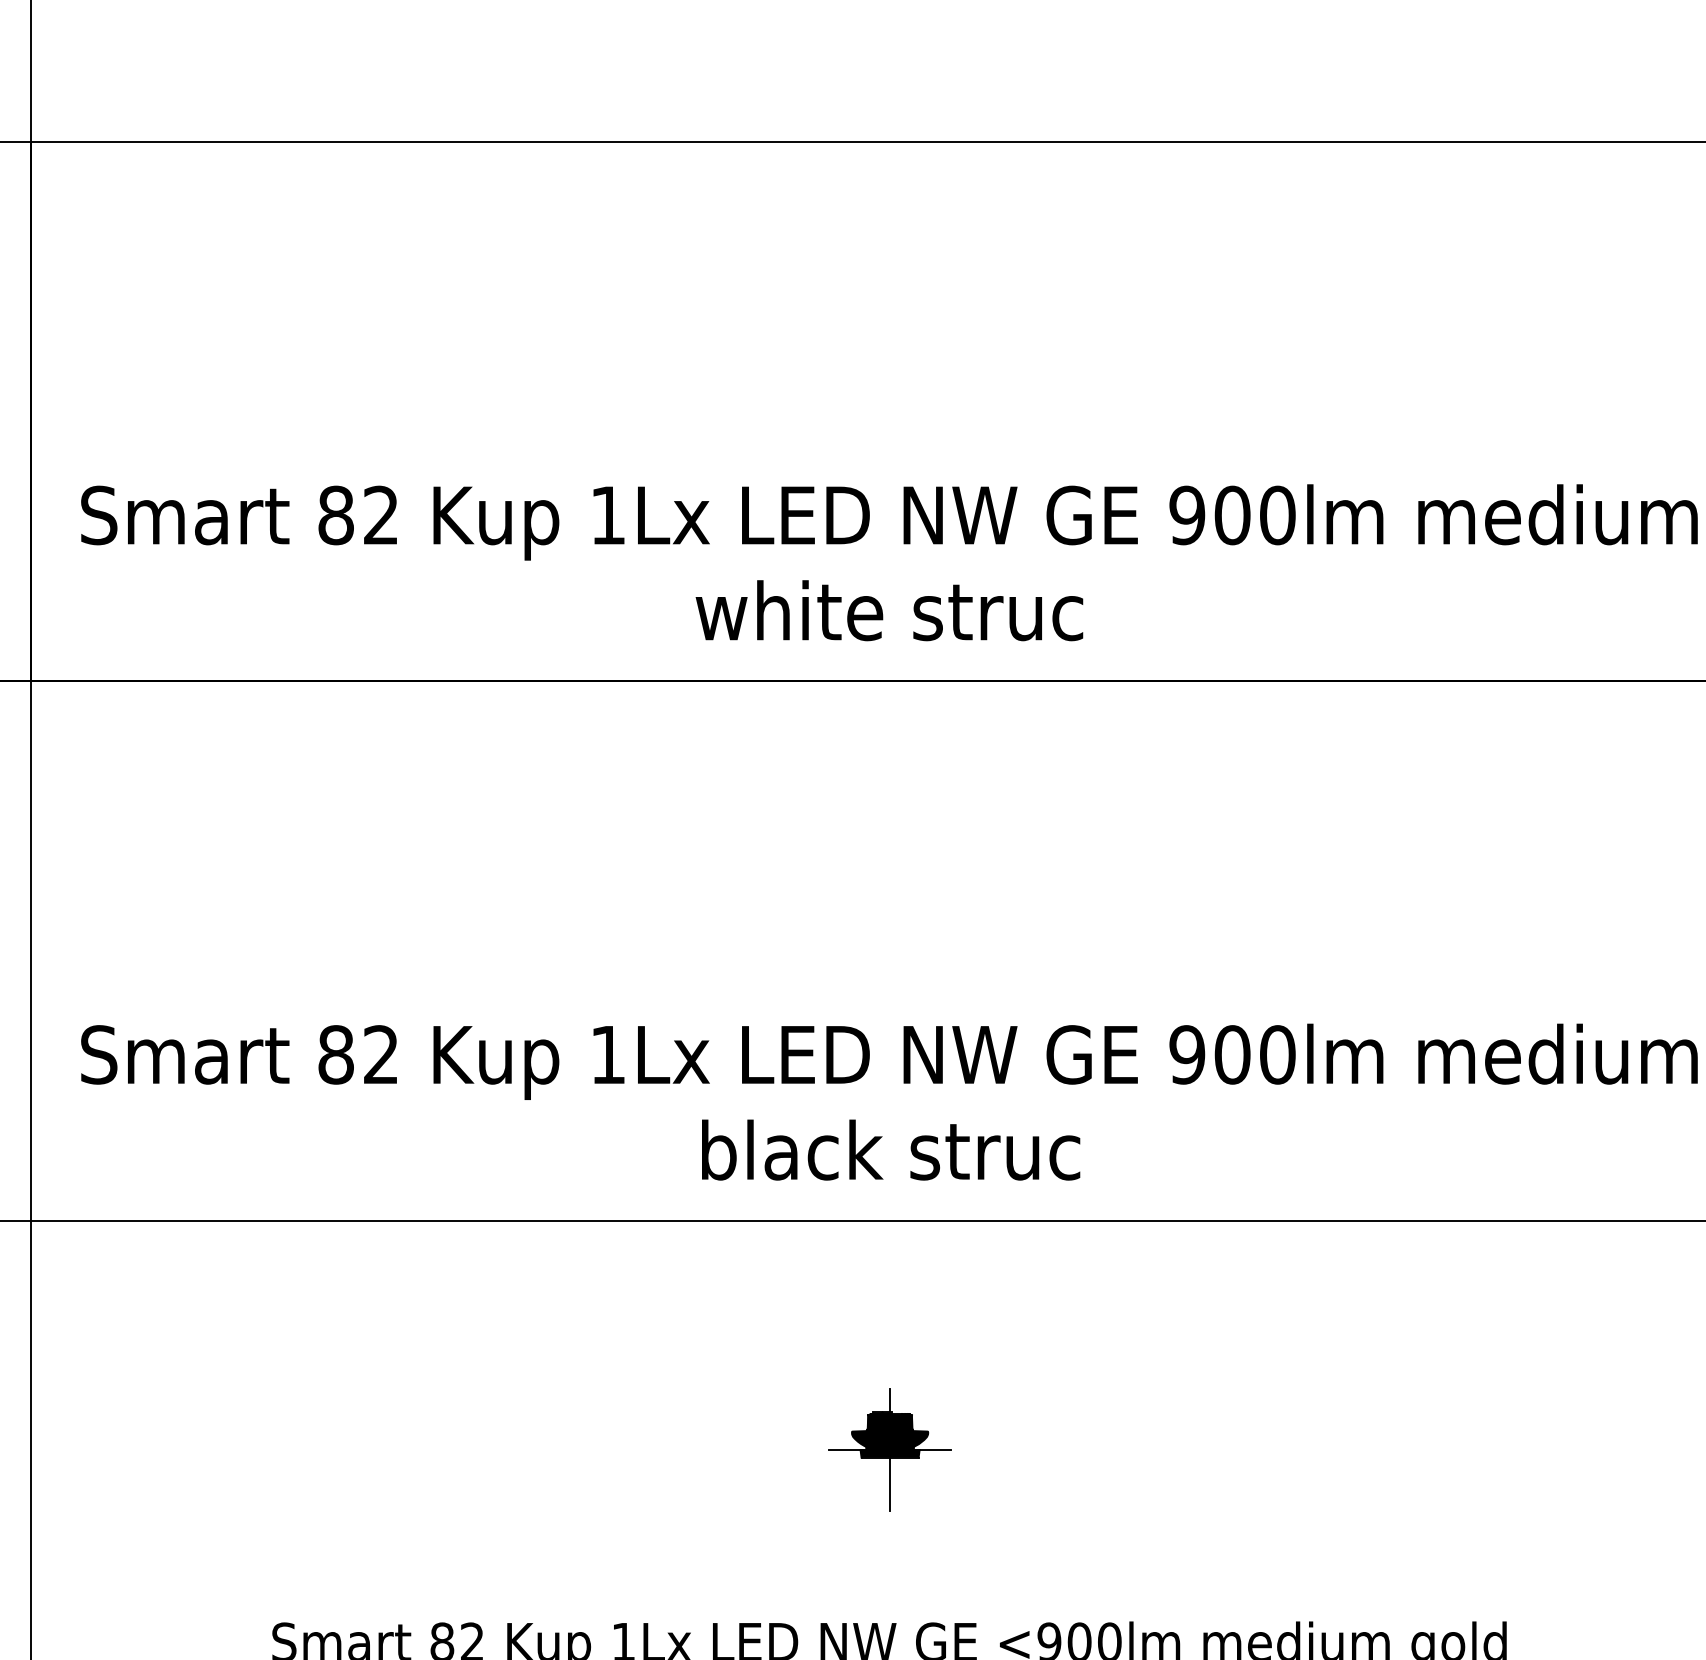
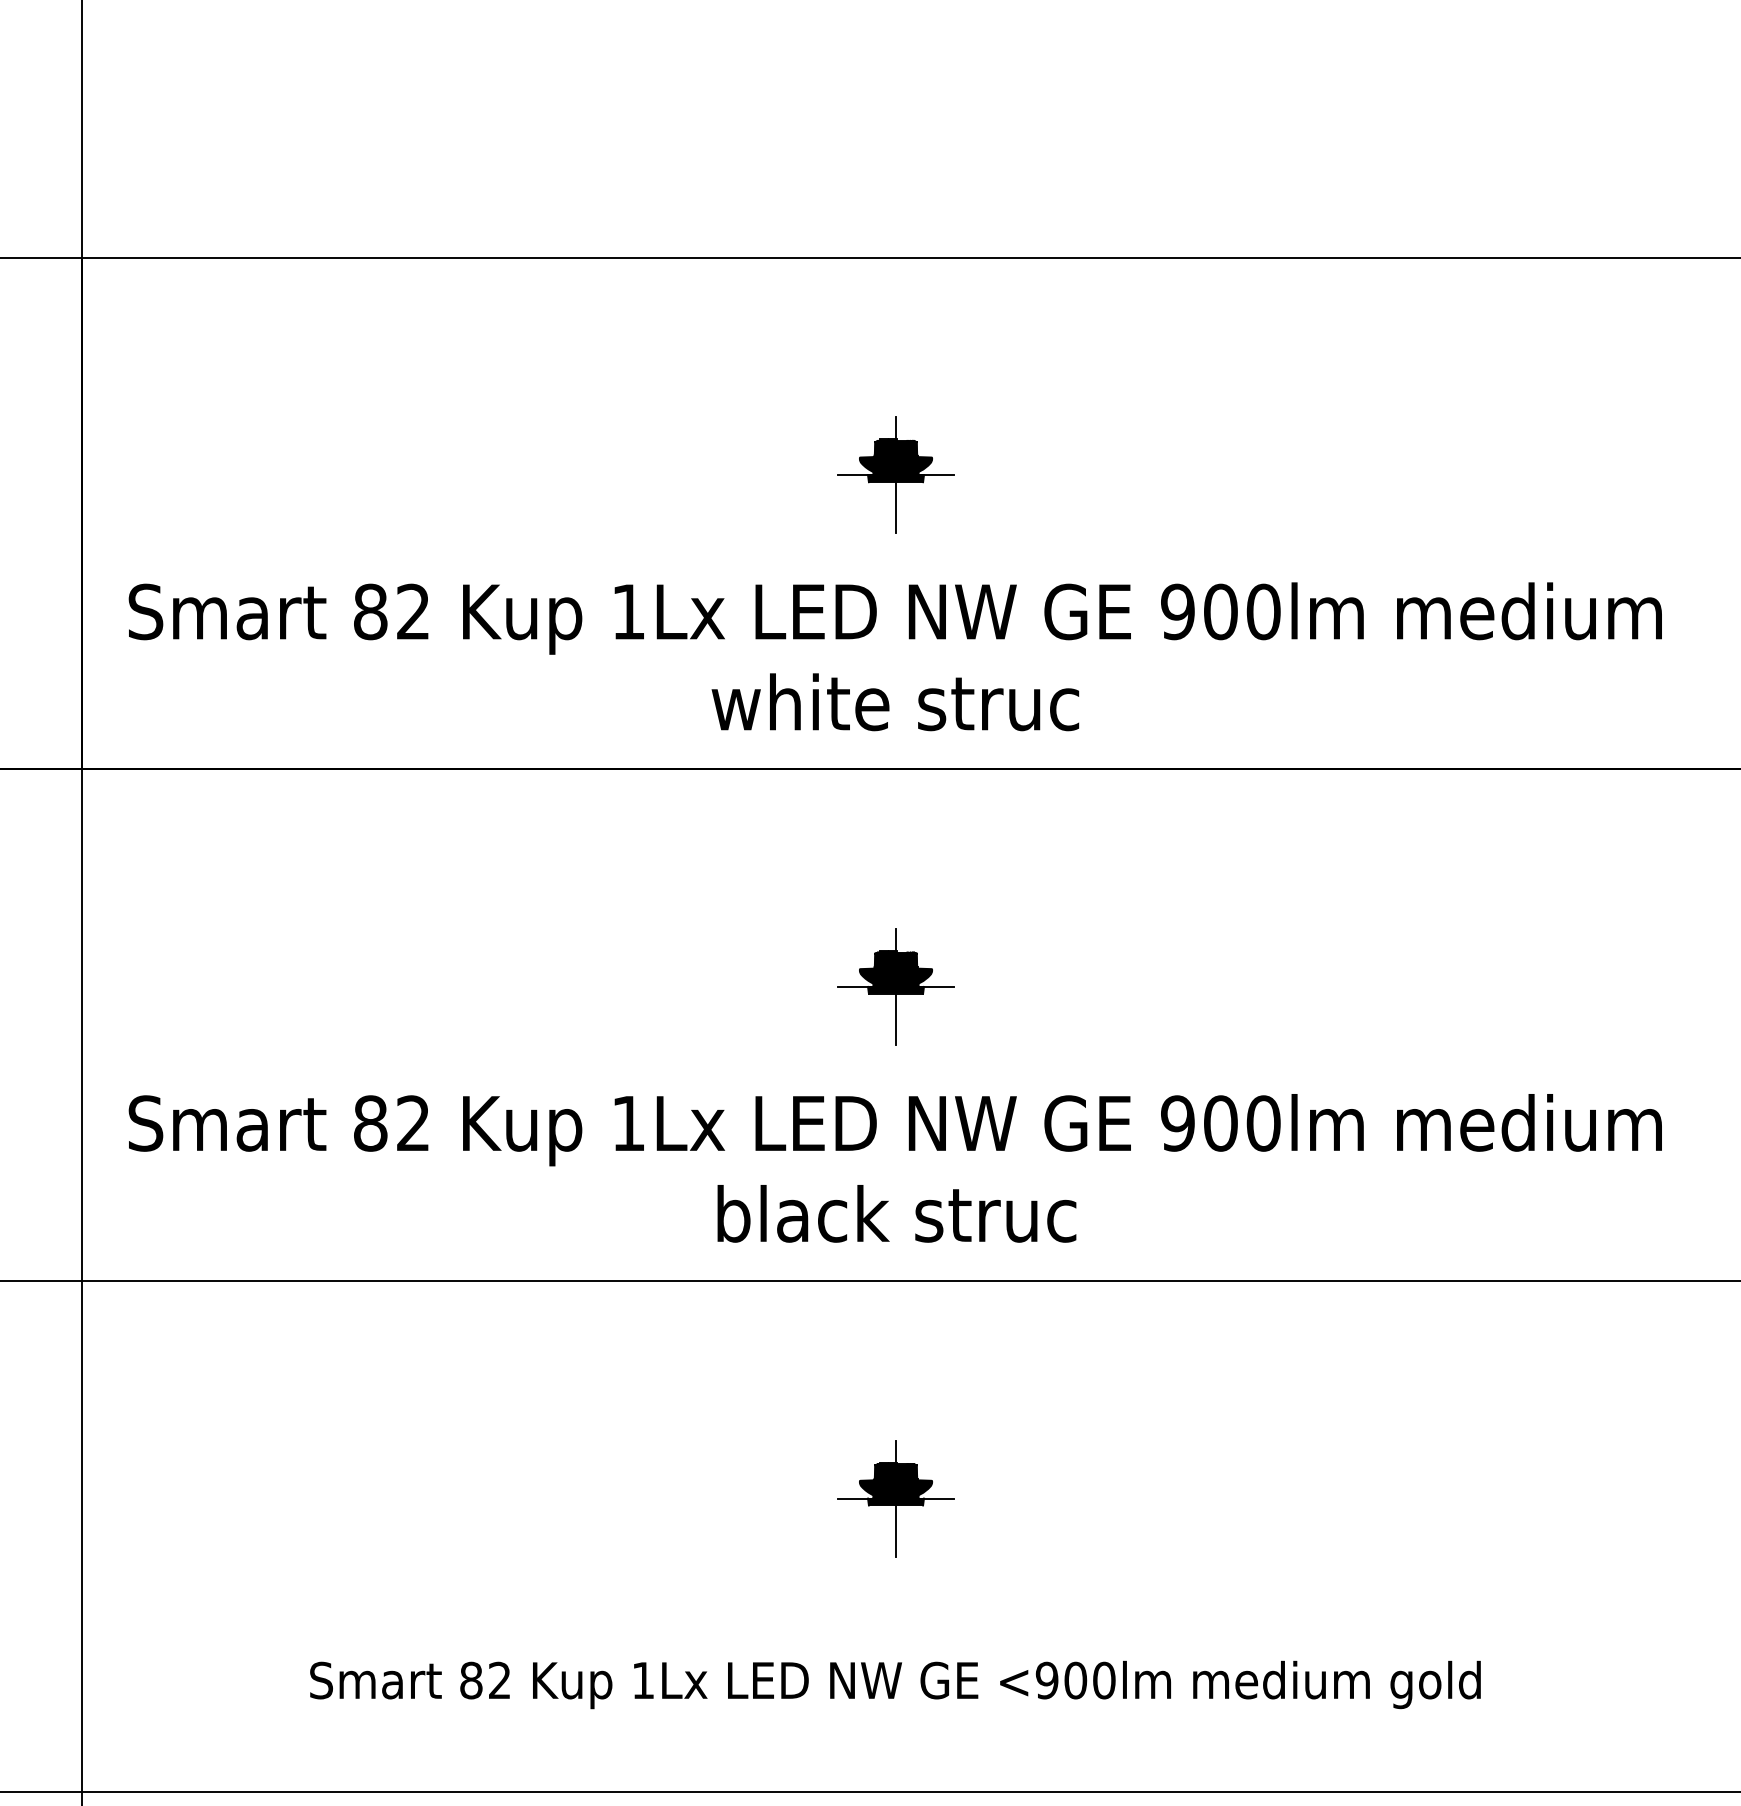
part: (889, 370) -> (895, 474), added
part: (889, 910) -> (895, 986), added

